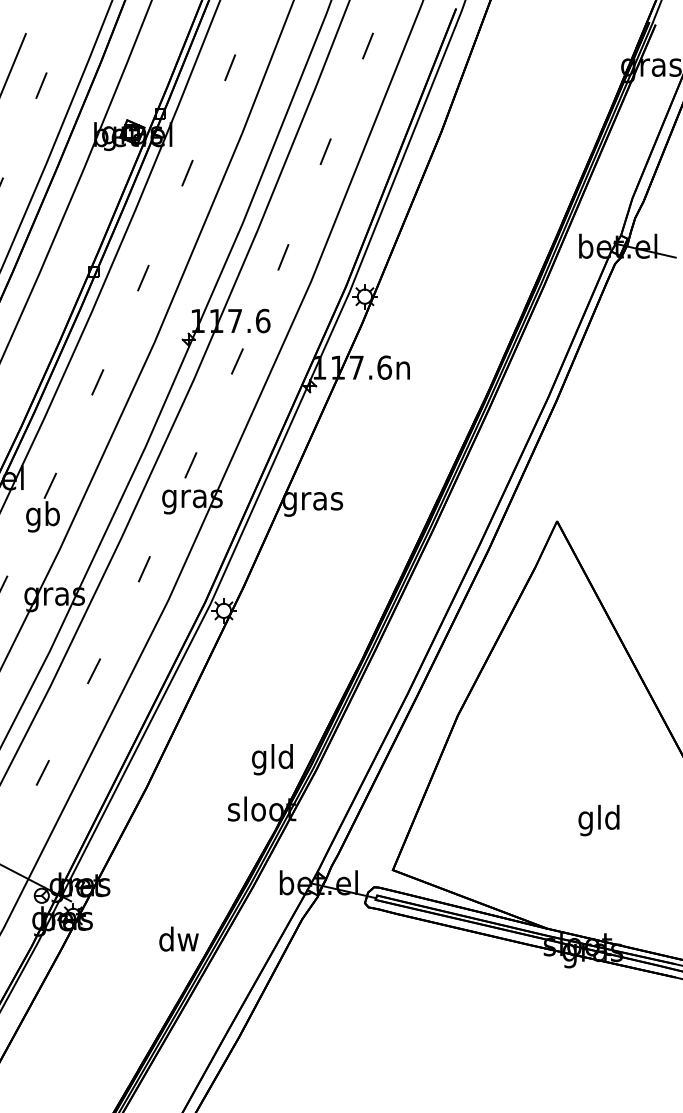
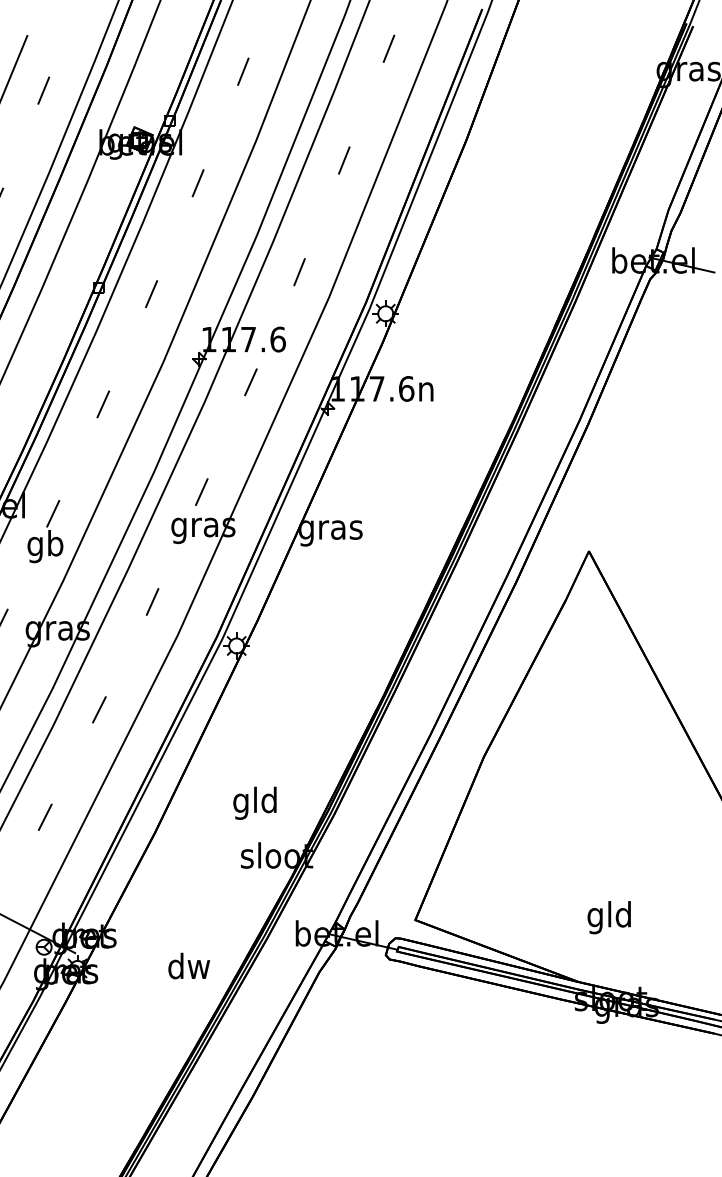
text: (271, 758) -> (254, 802), moved
text: (598, 820) -> (608, 917), moved
text: (179, 938) -> (189, 965), moved

